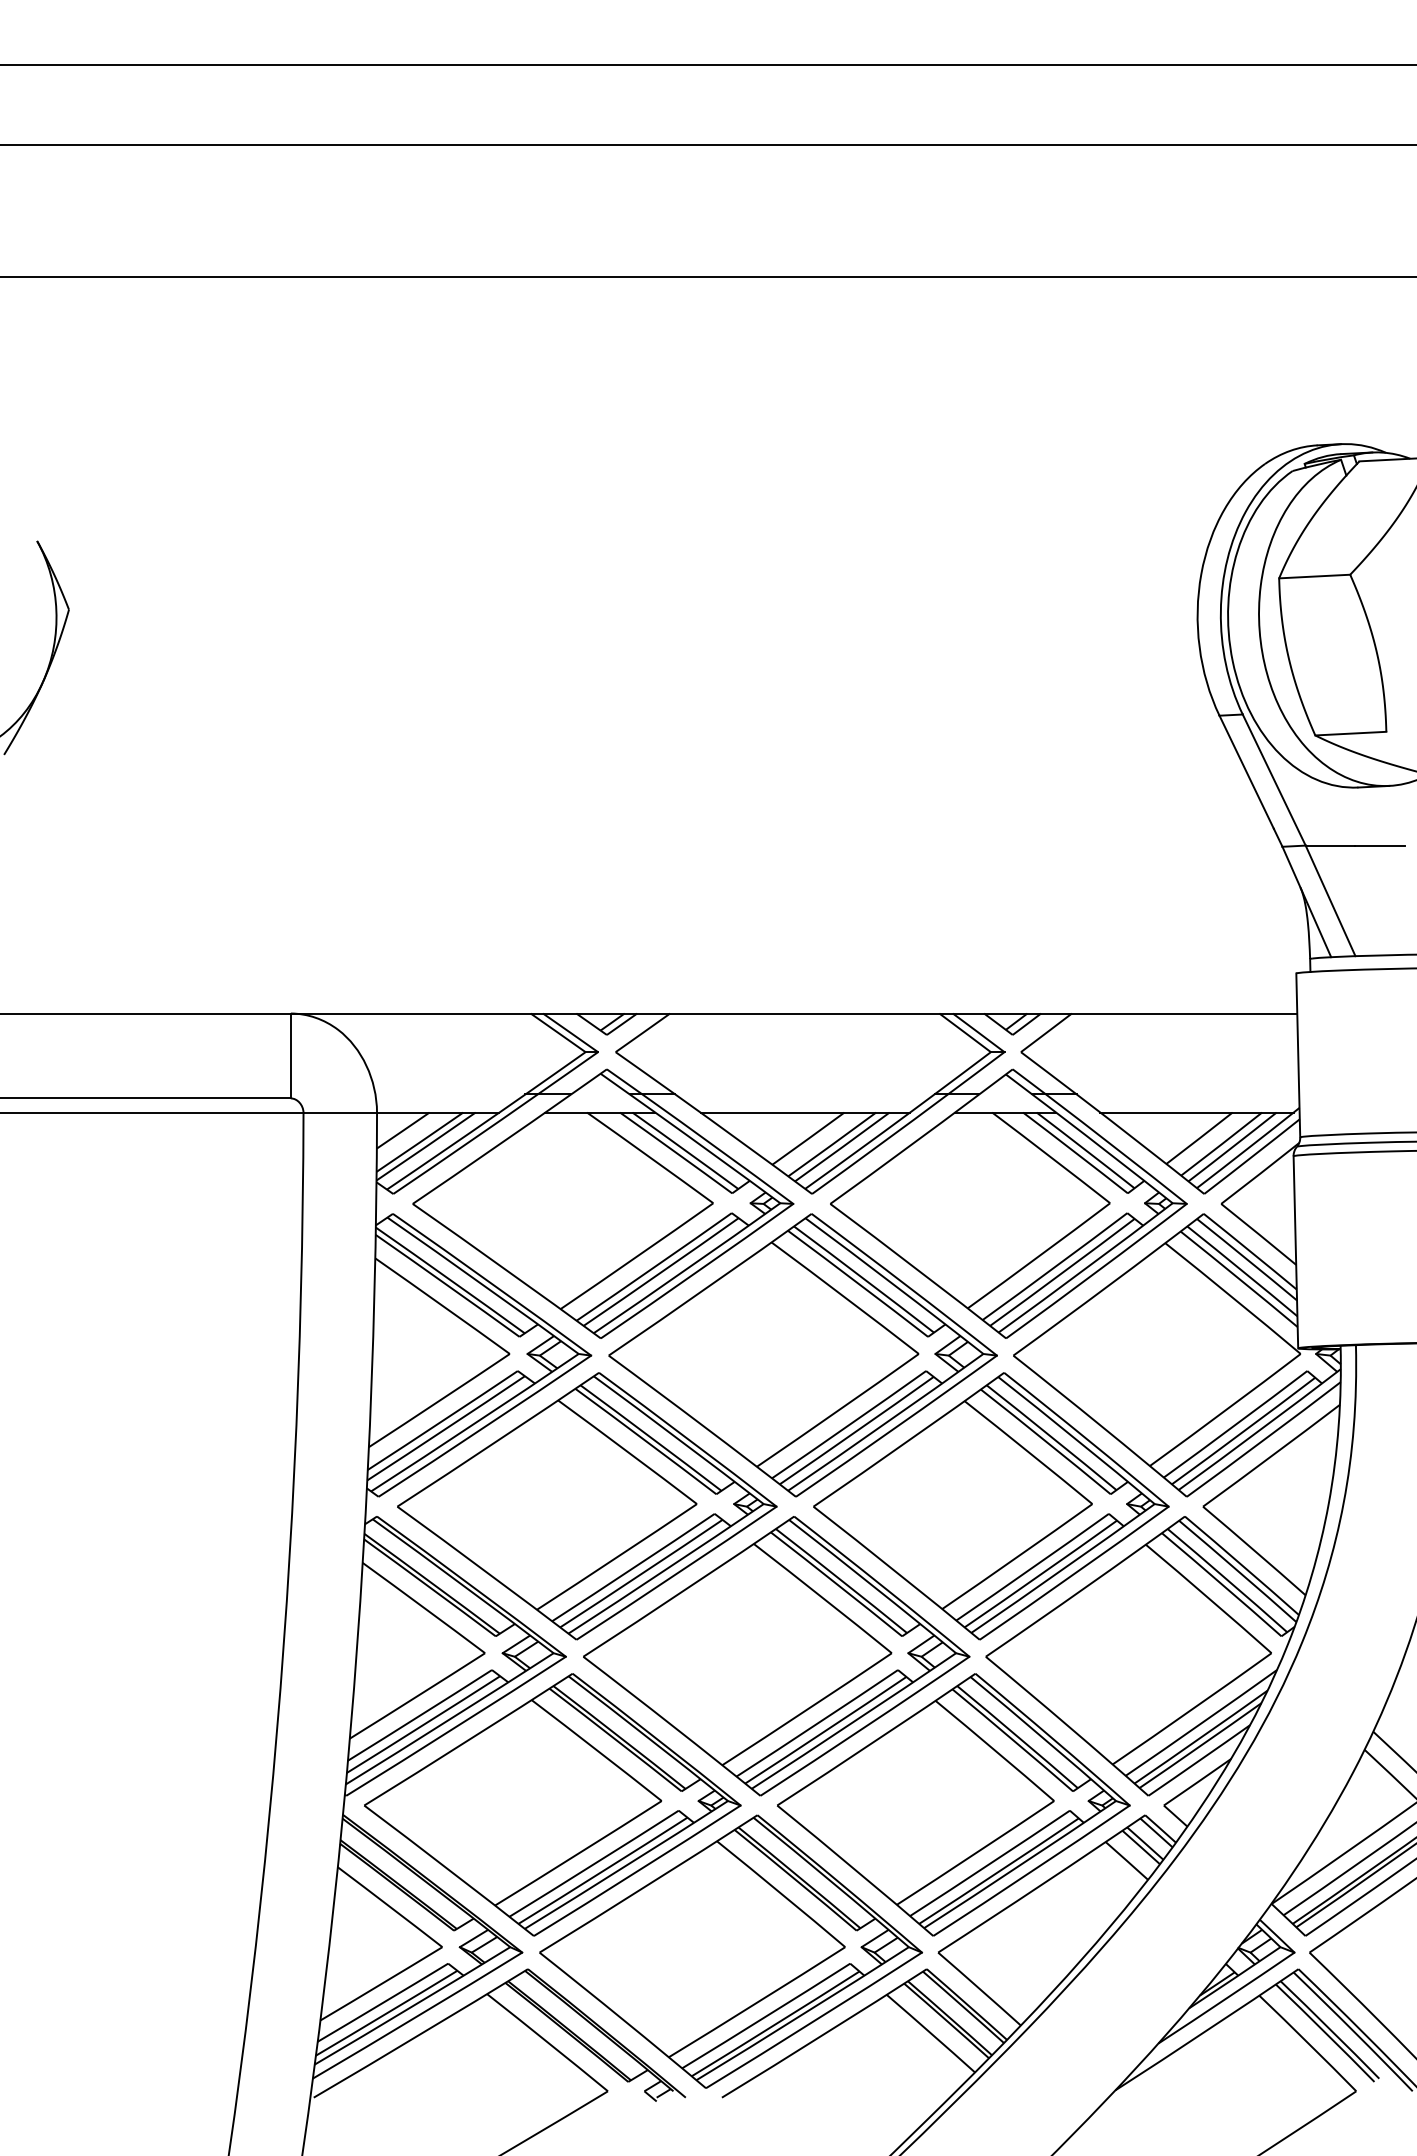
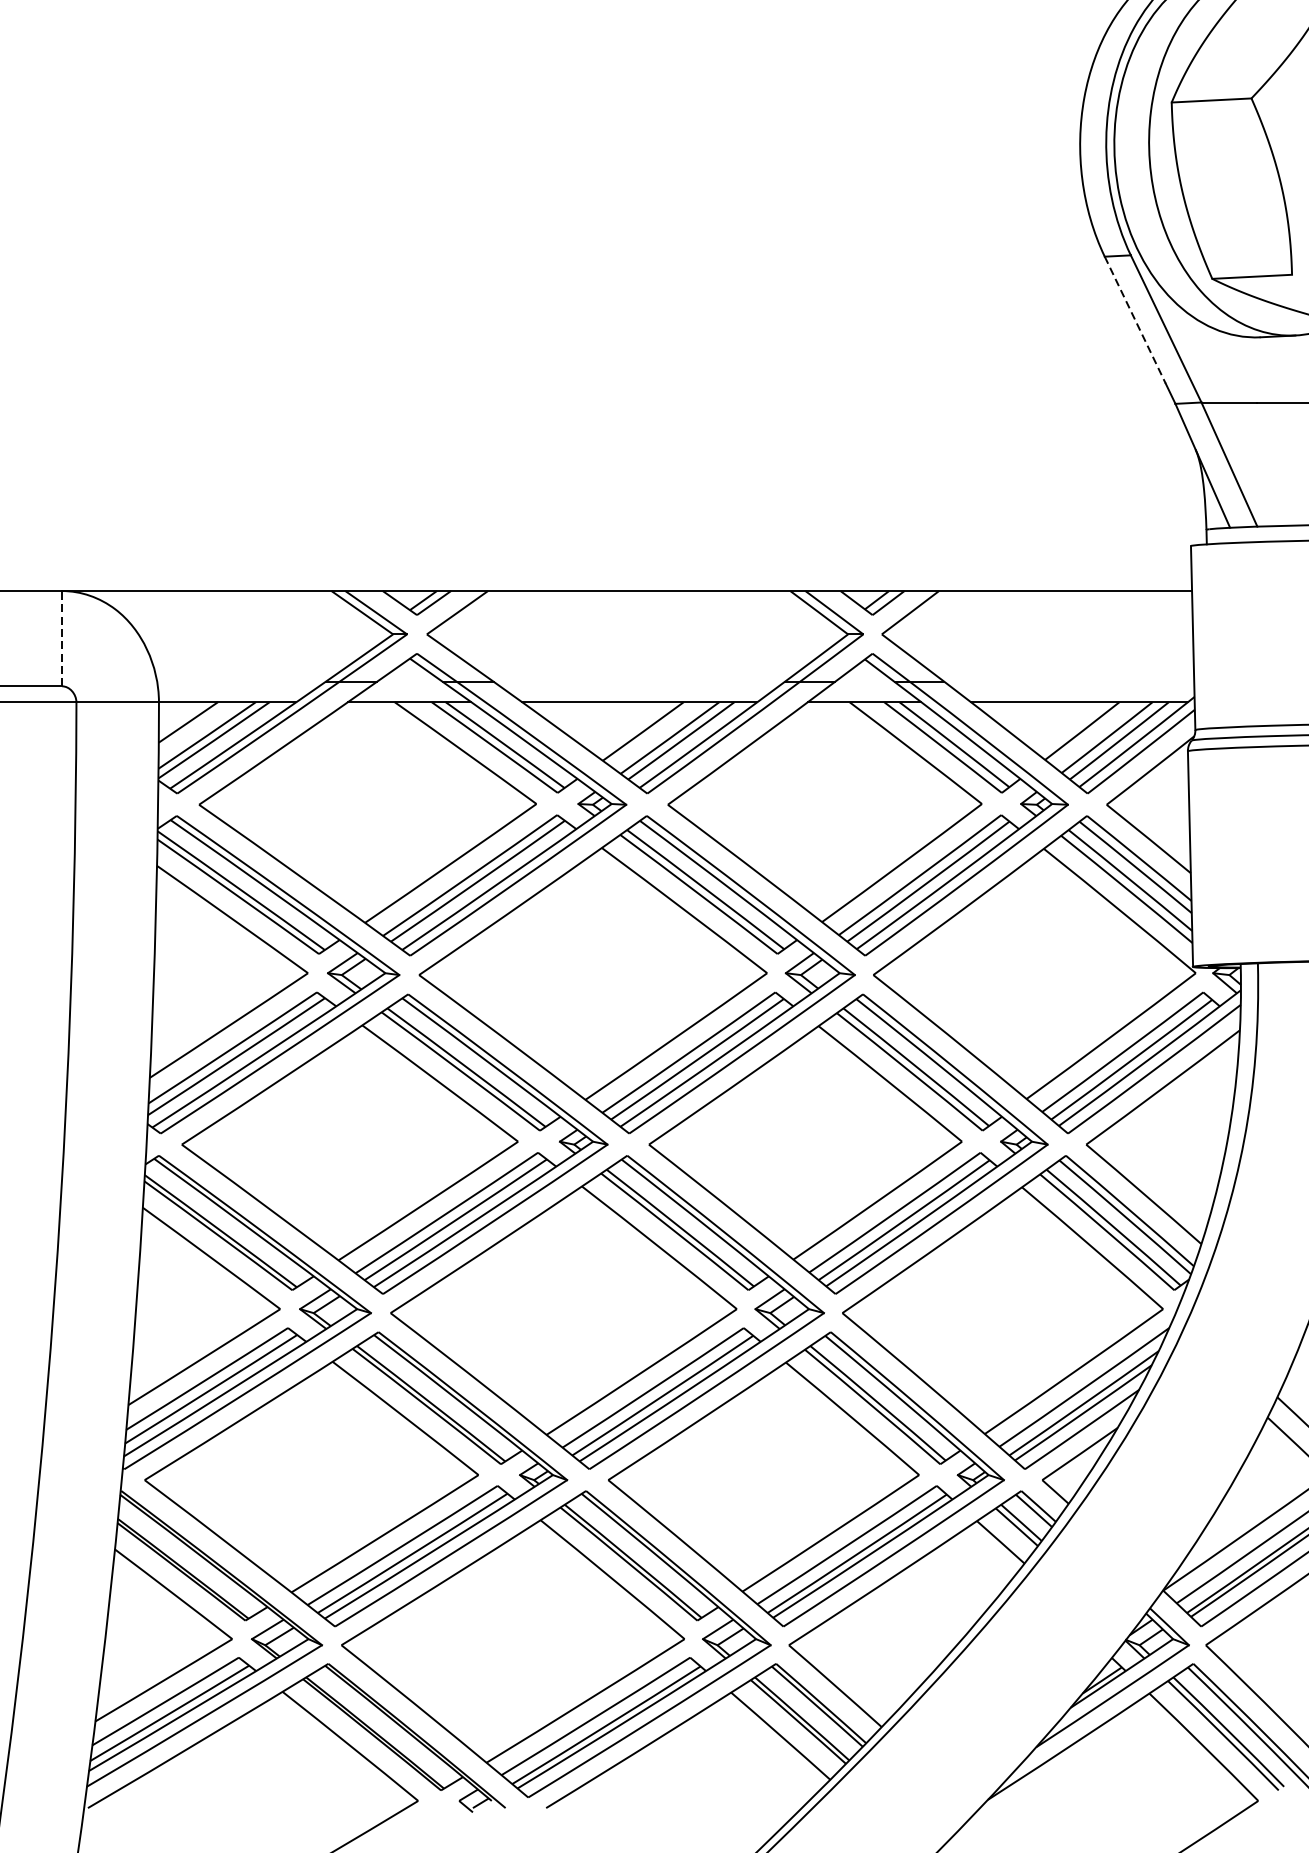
line: (1246, 772) -> (1135, 320), solid -> dashed
line: (290, 1055) -> (61, 638), solid -> dashed

